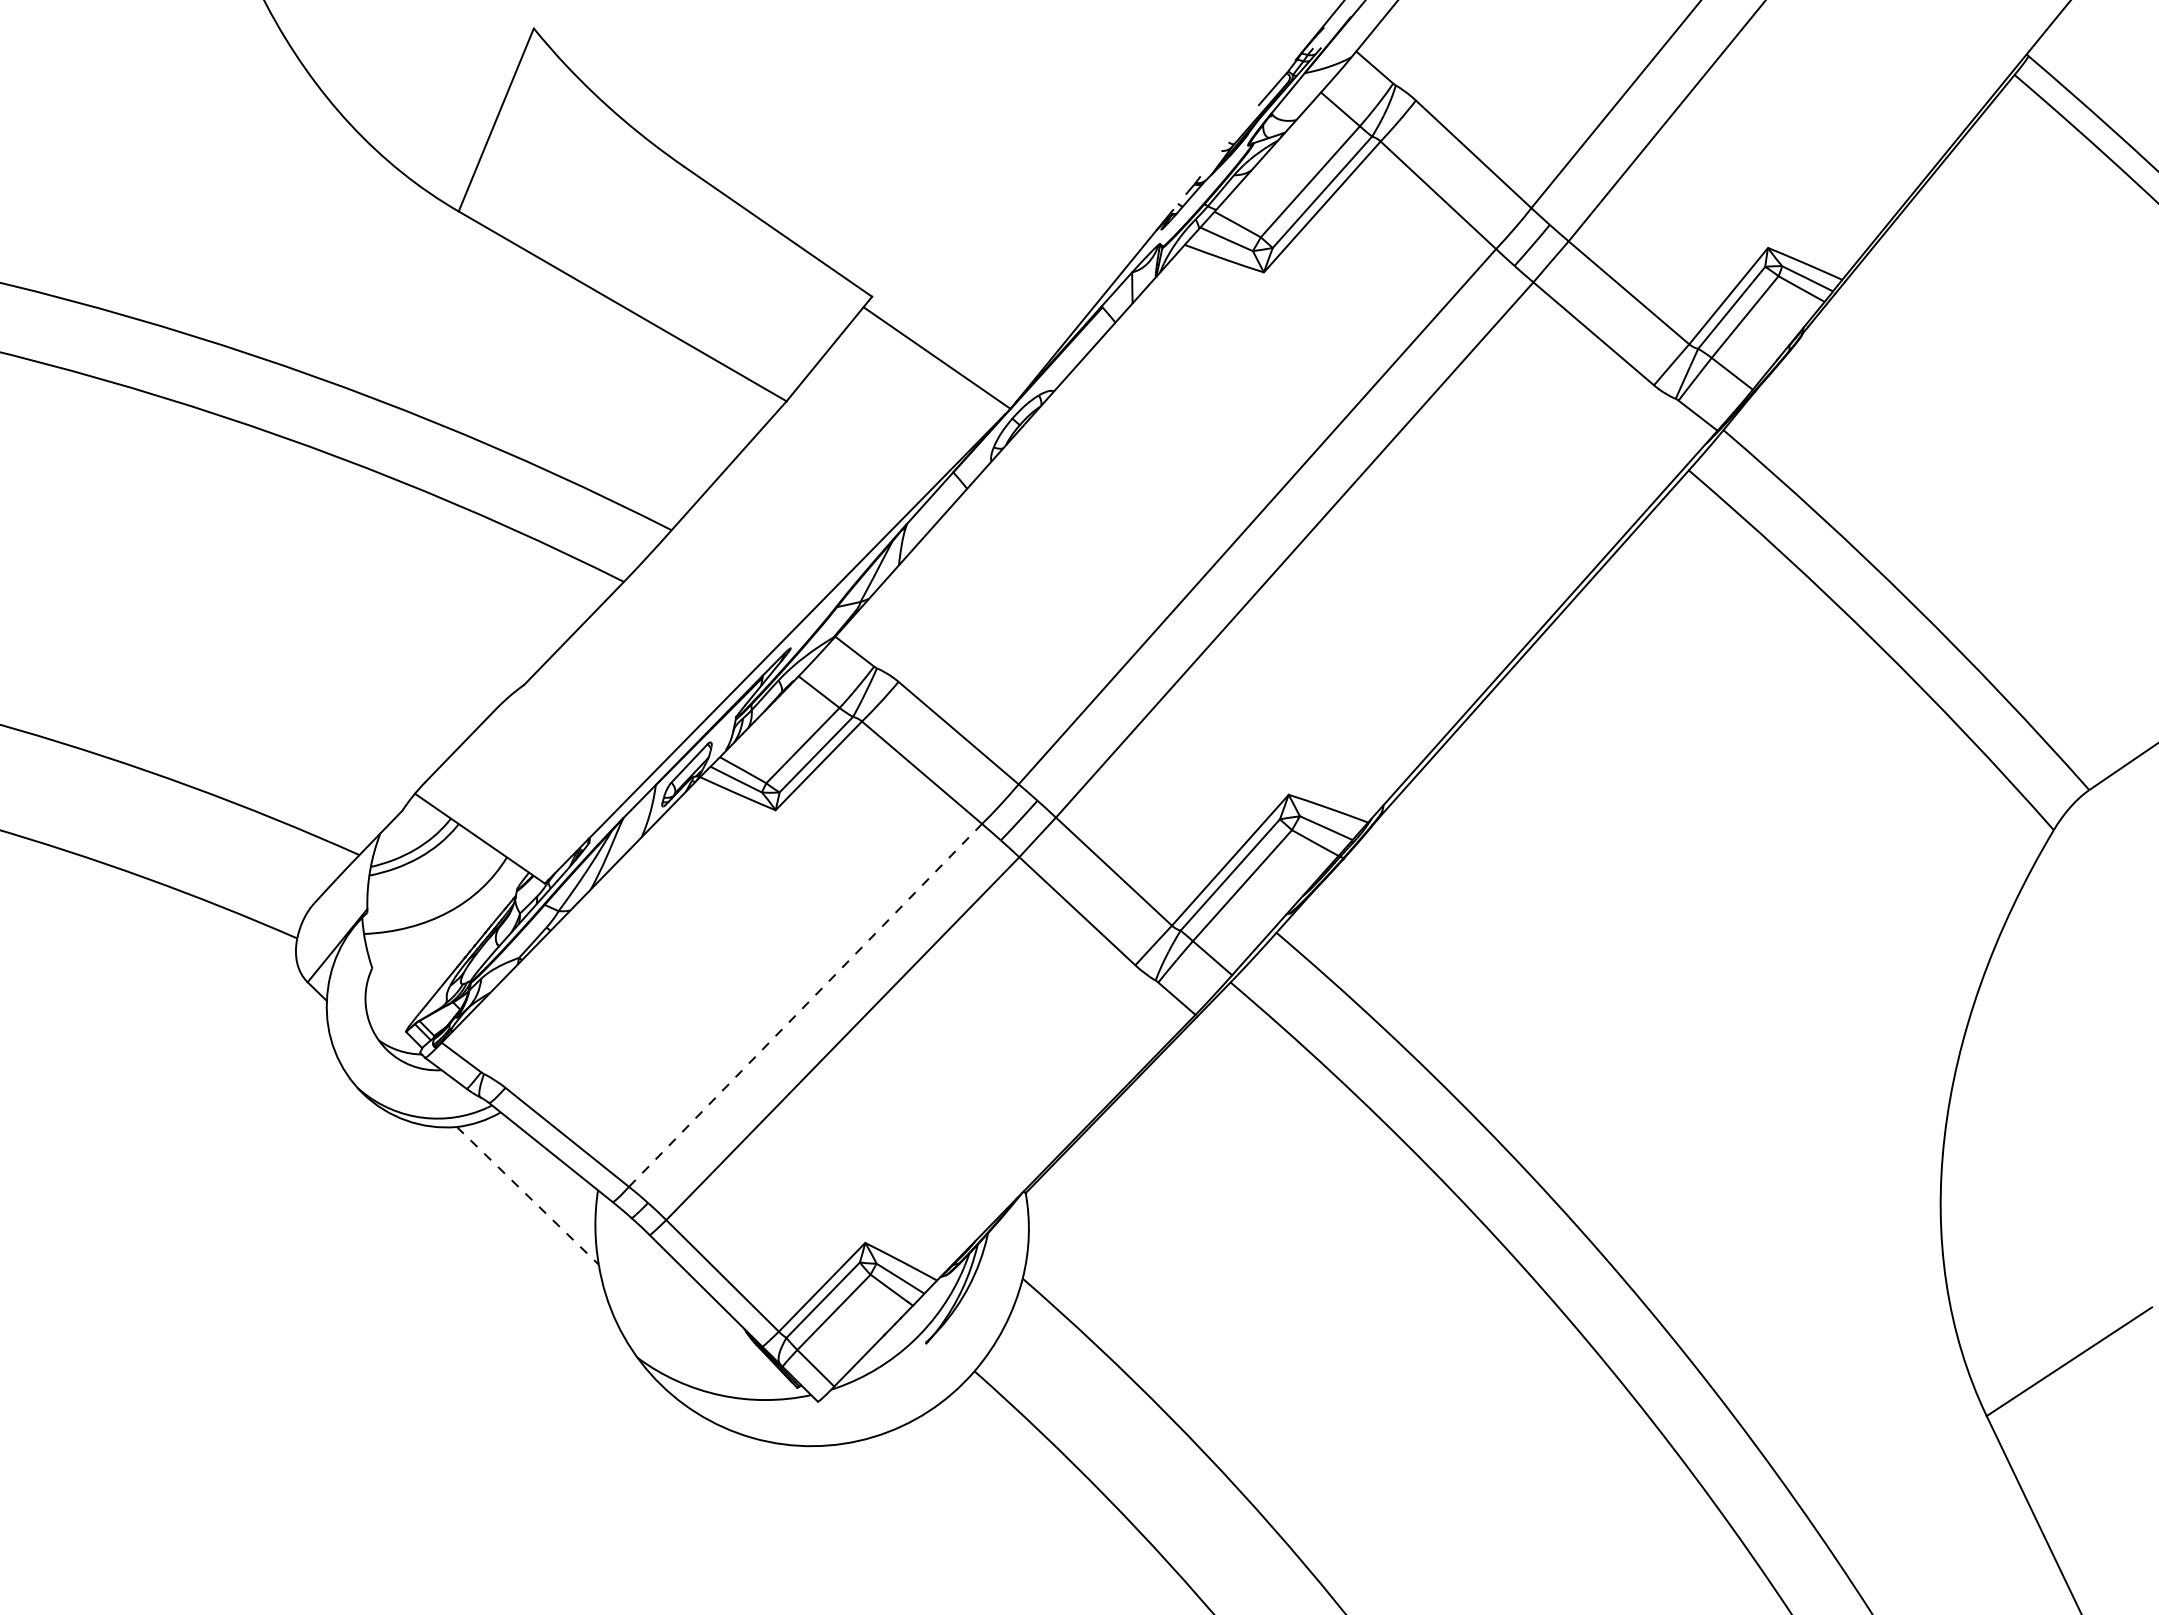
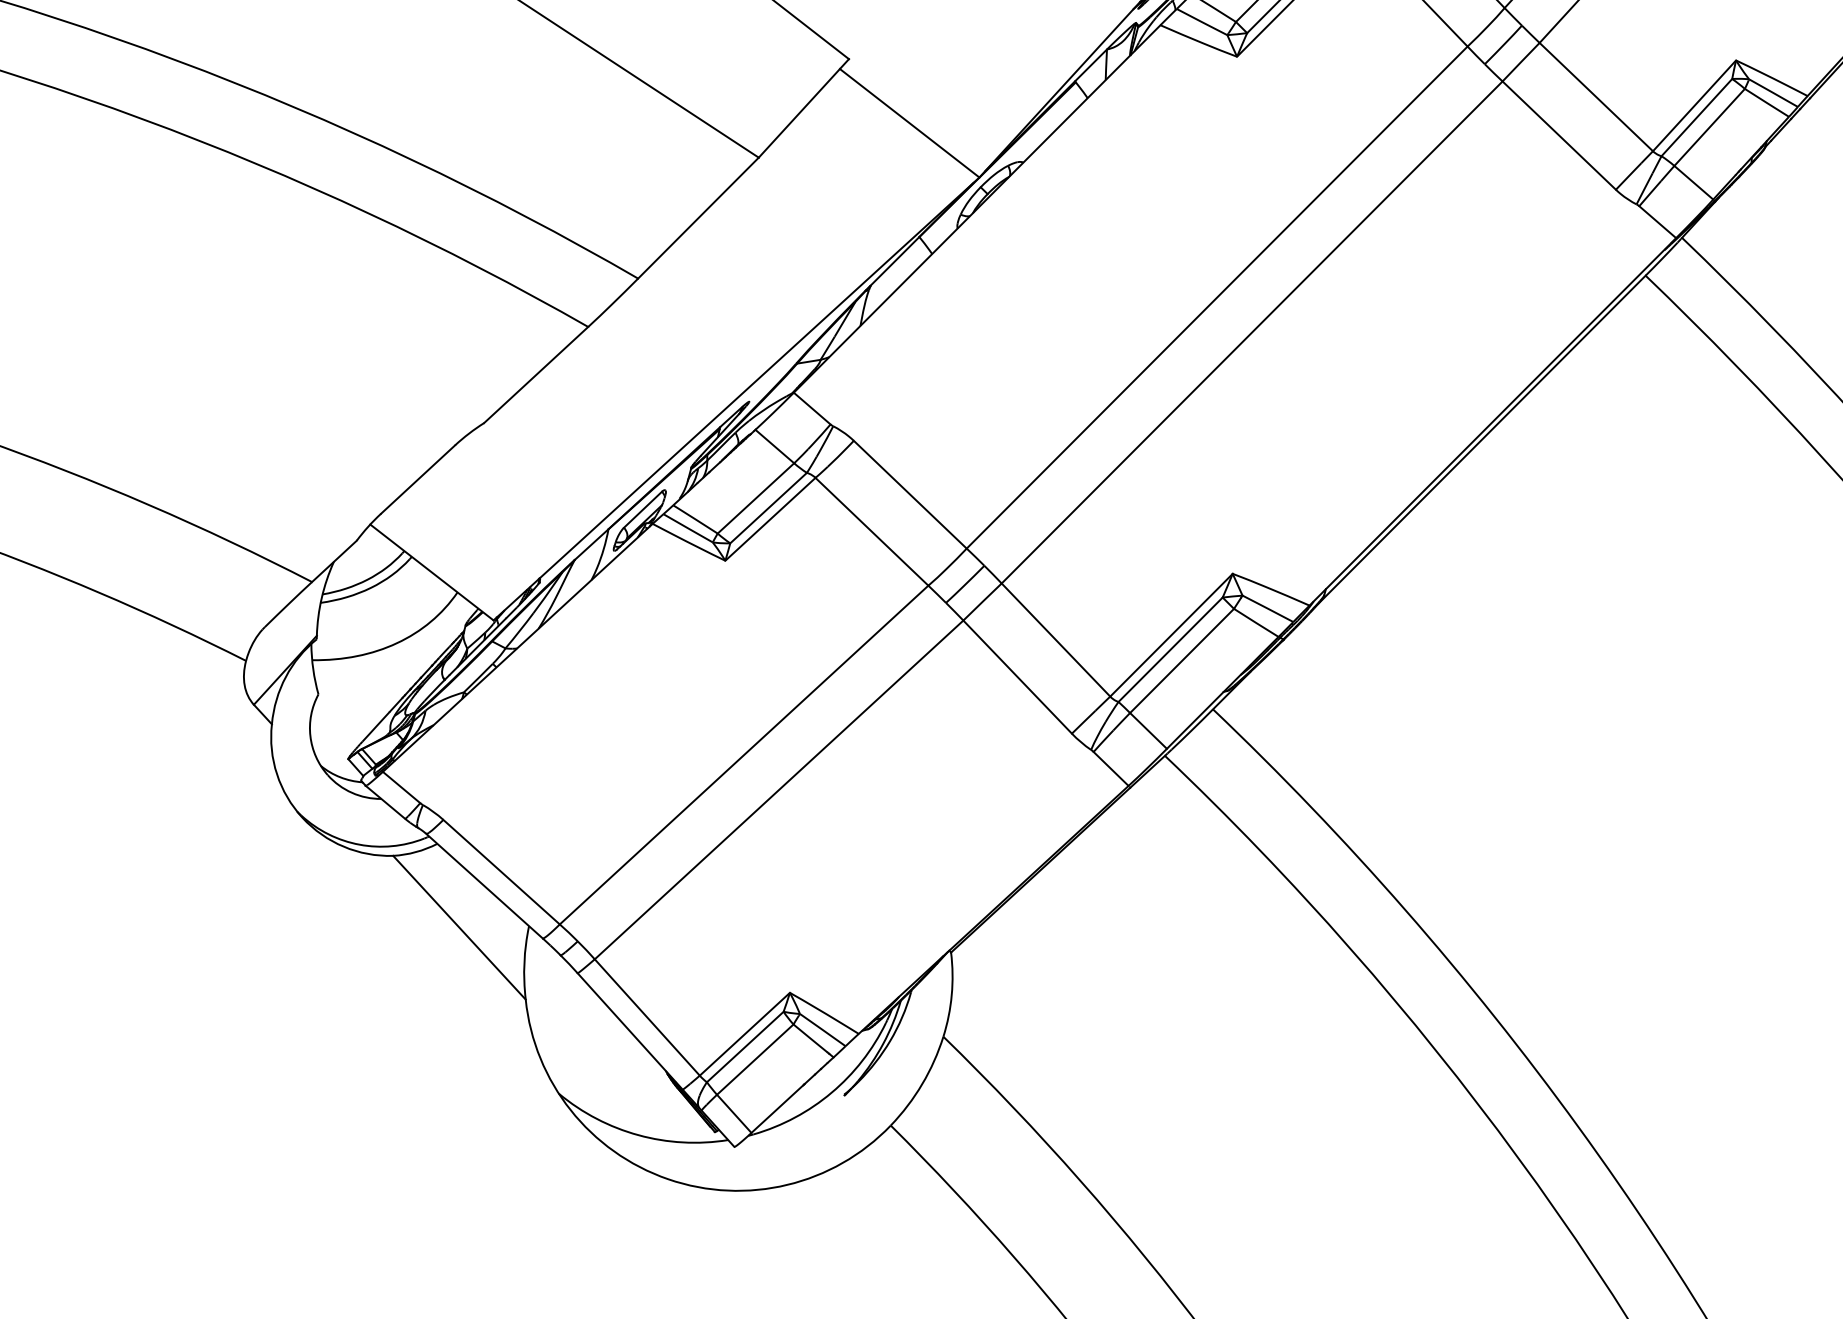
line: (805, 1005) -> (744, 755), dashed -> solid
line: (527, 1195) -> (459, 927), dashed -> solid

